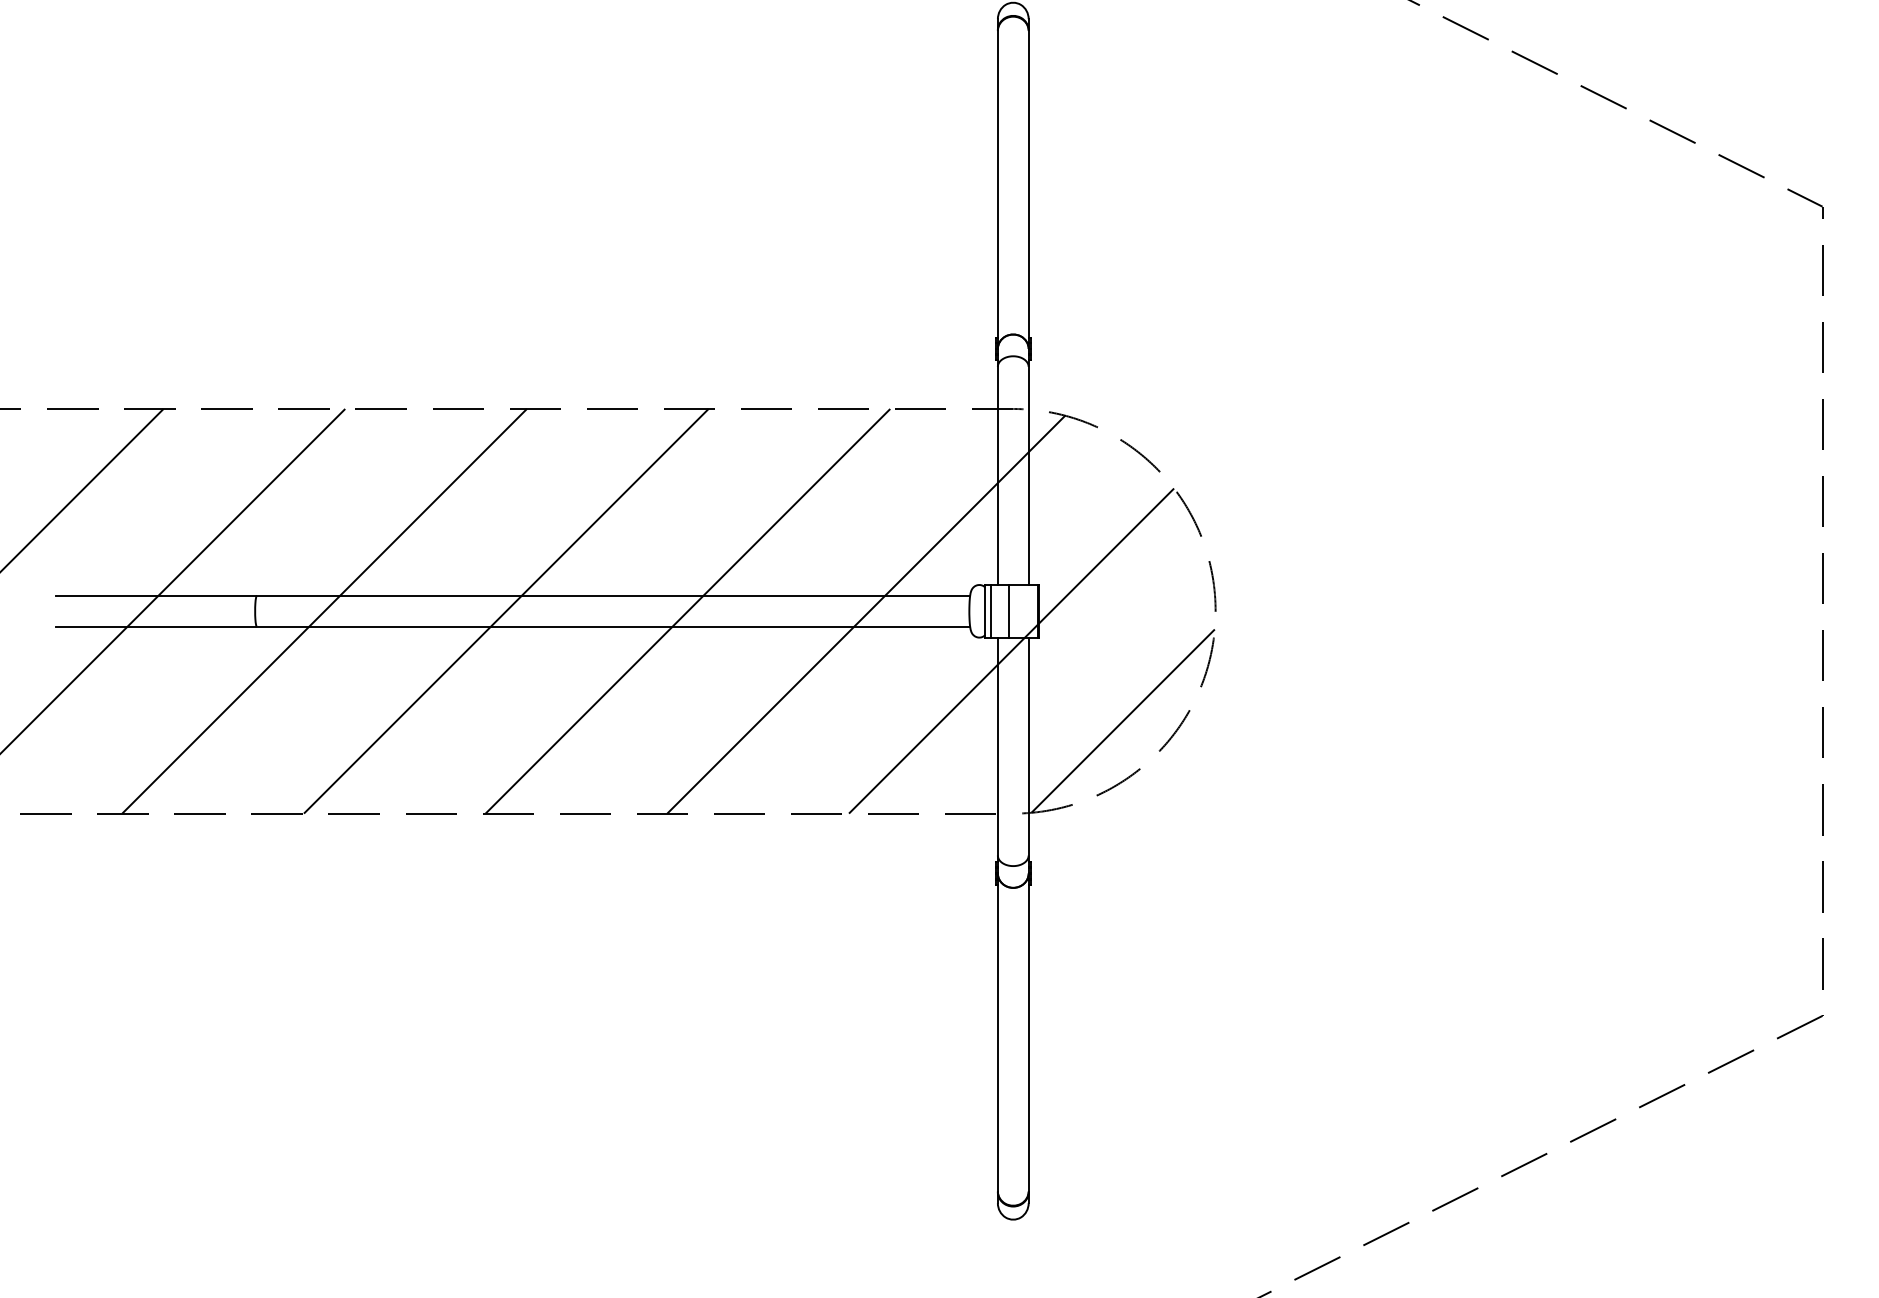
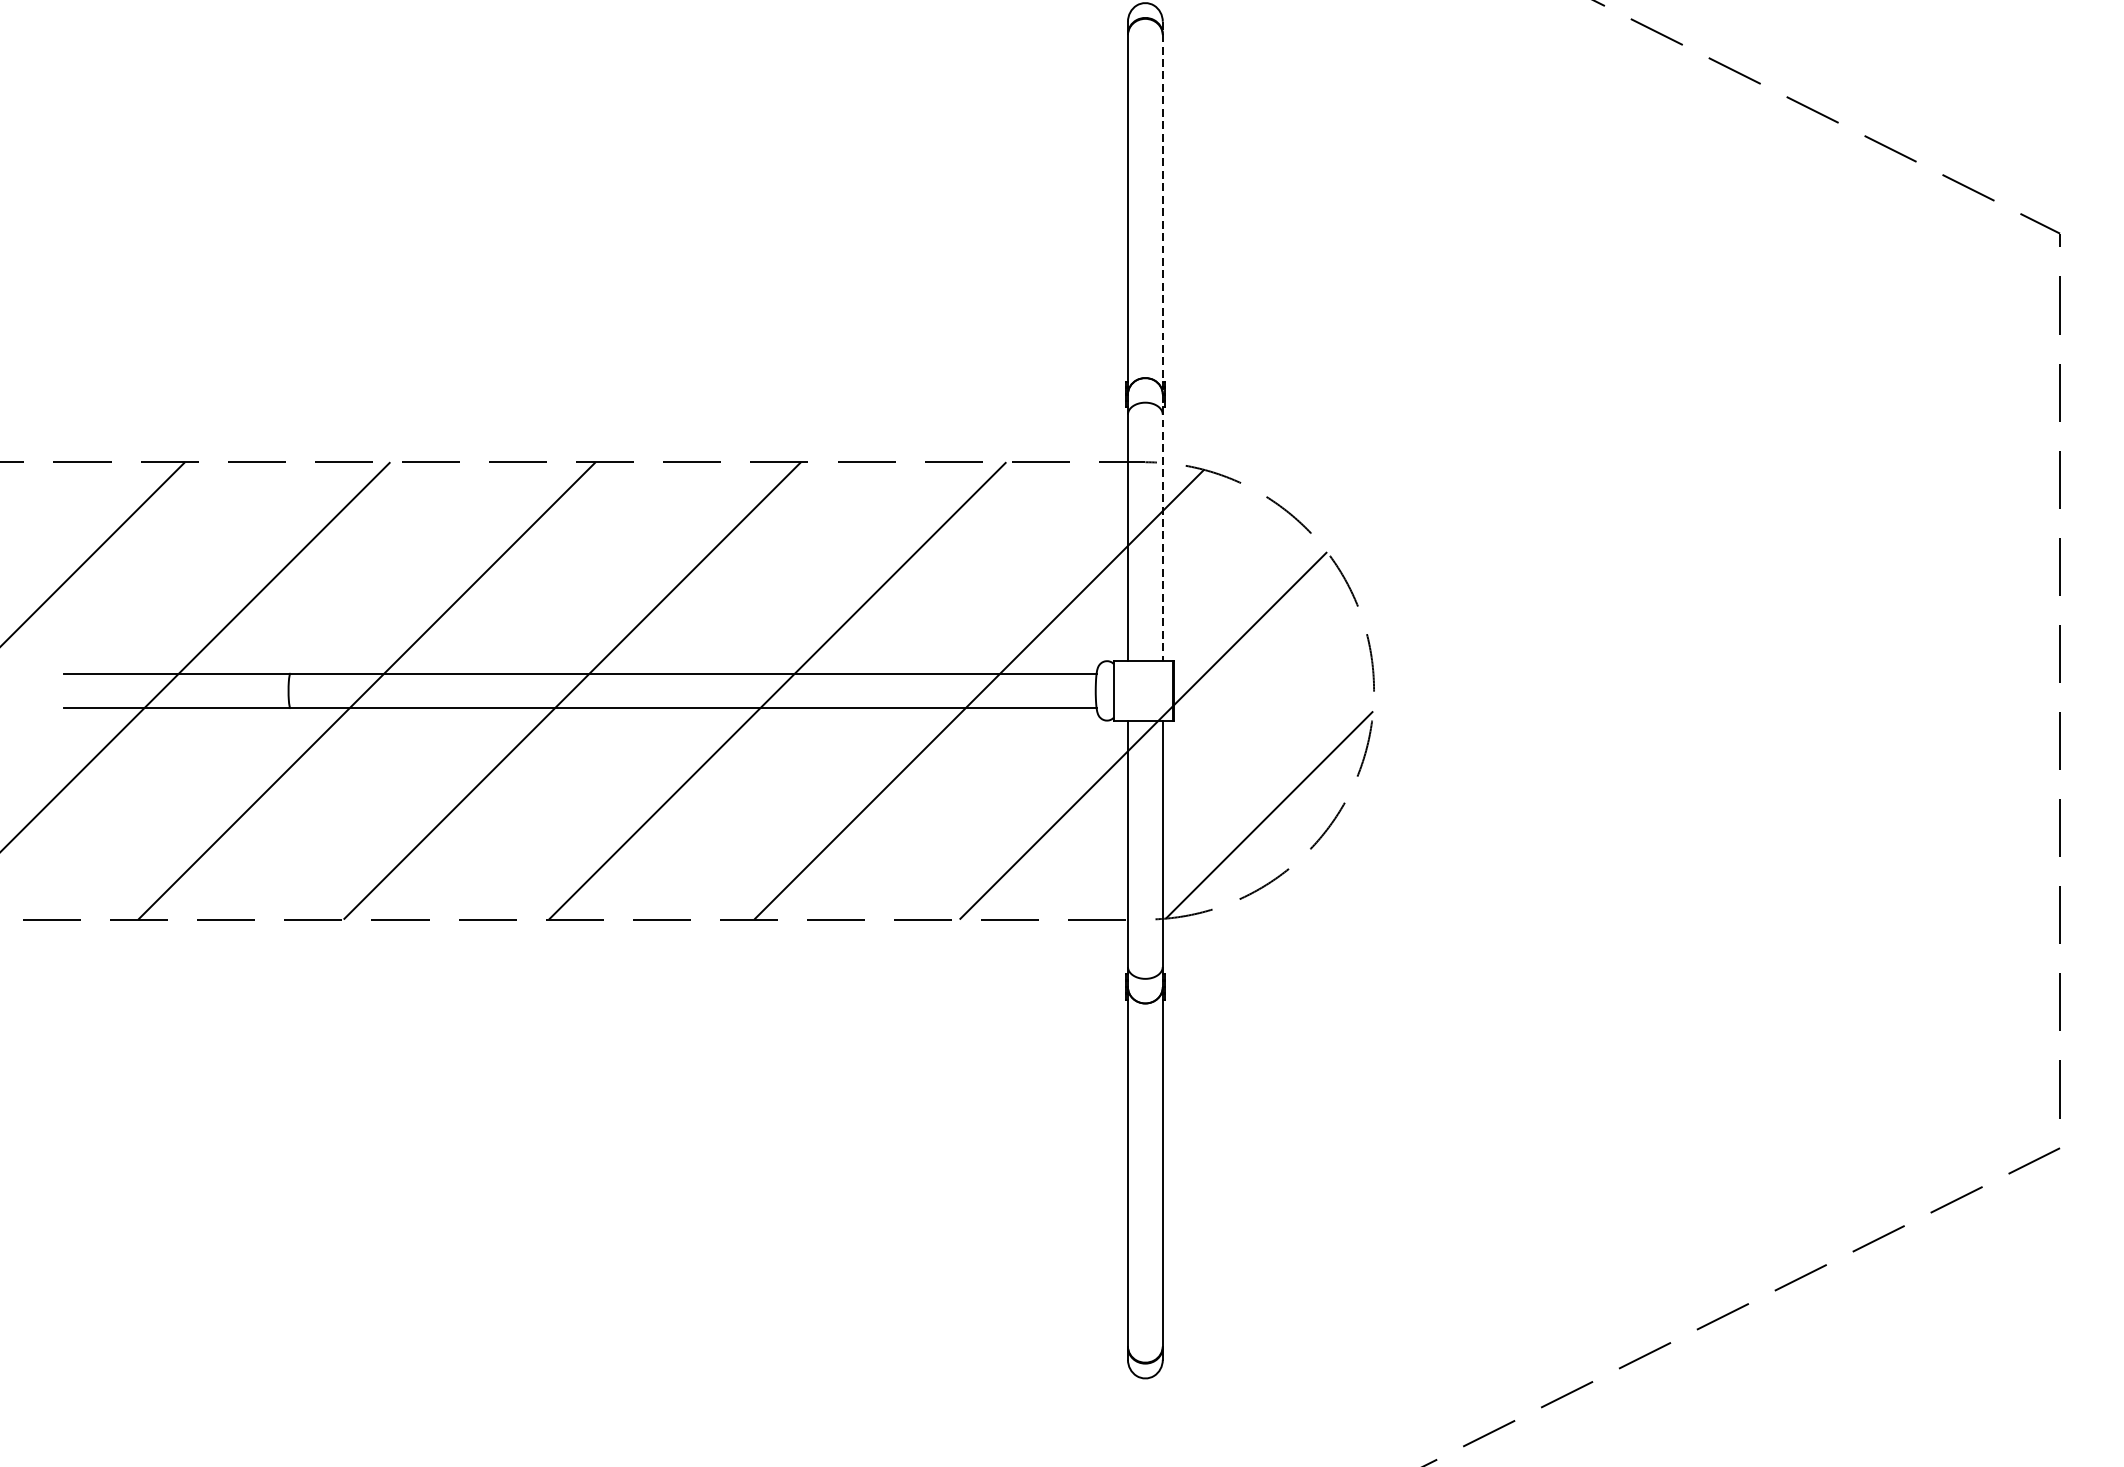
line: (1028, 302) -> (1162, 341), solid -> dashed
line: (991, 611) -> (1120, 691), removed
line: (1009, 611) -> (1141, 691), removed

